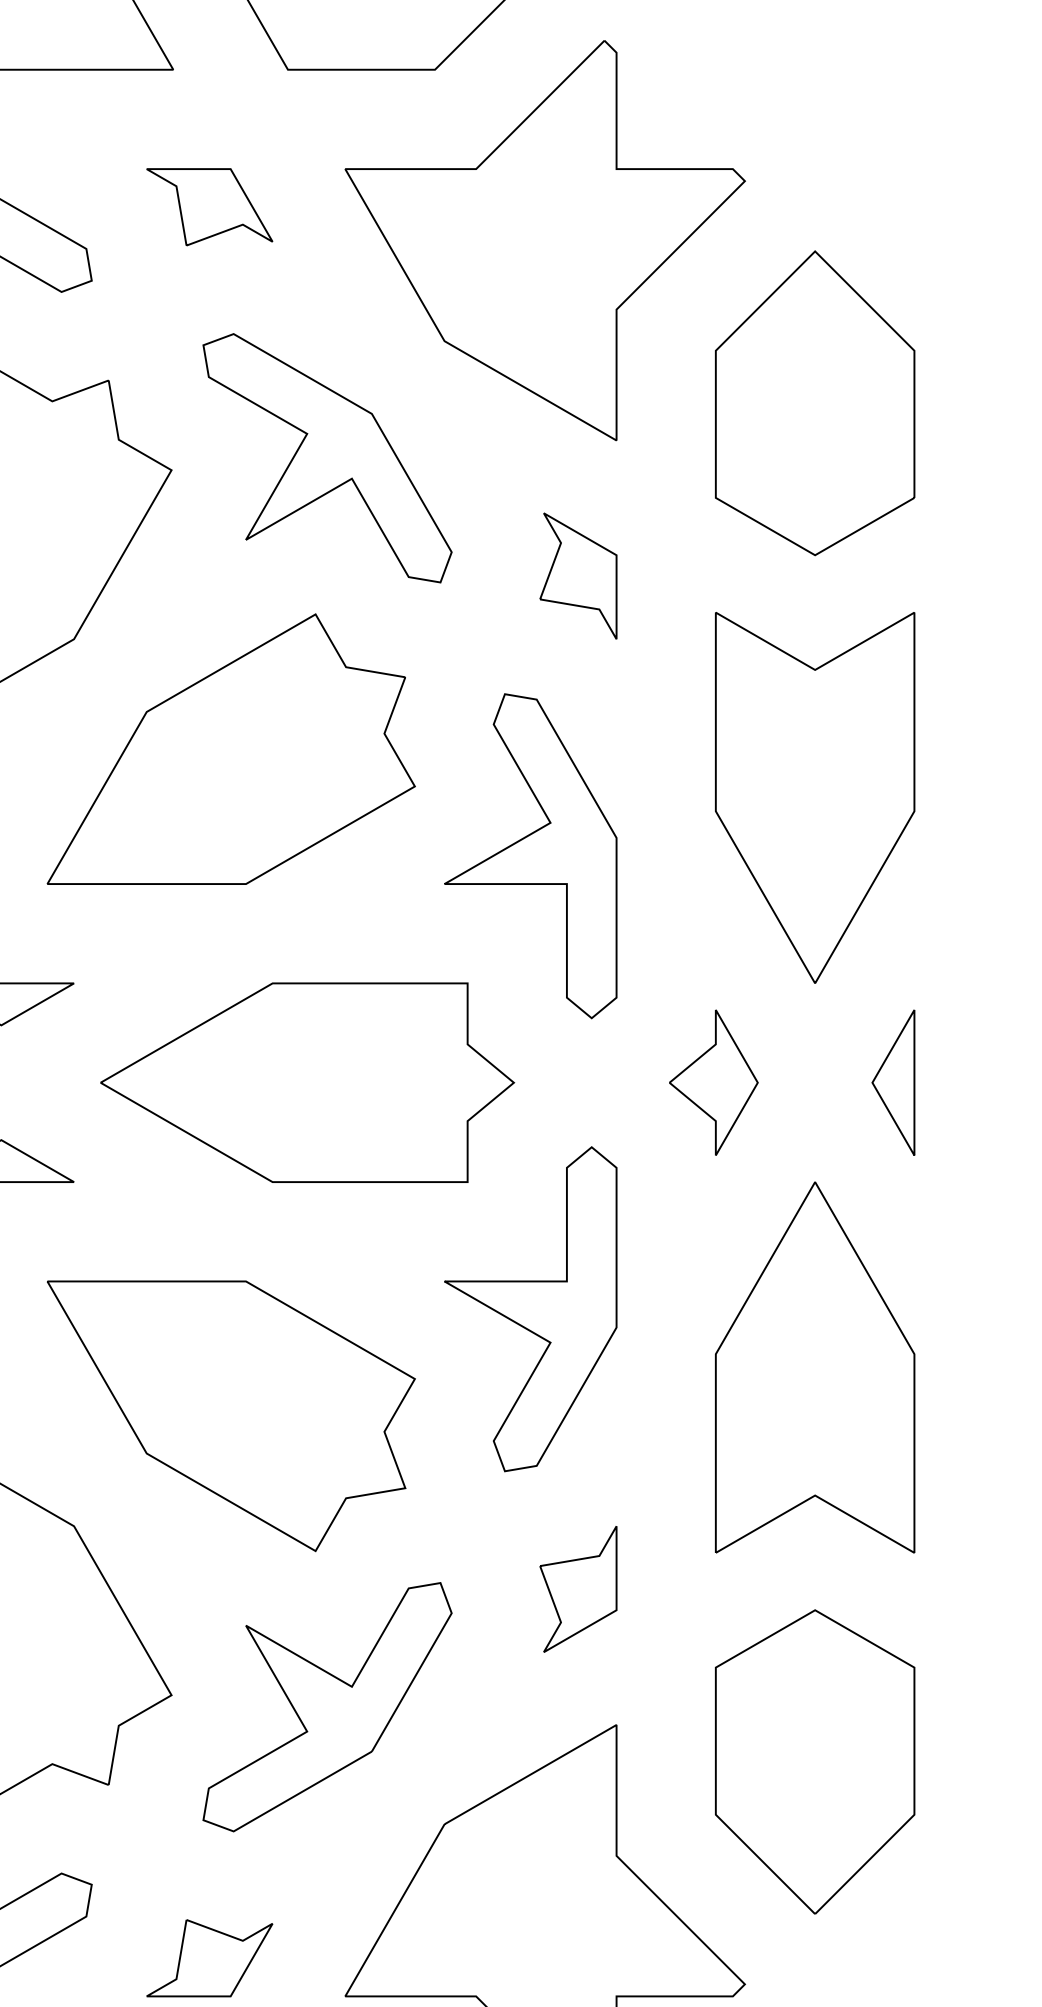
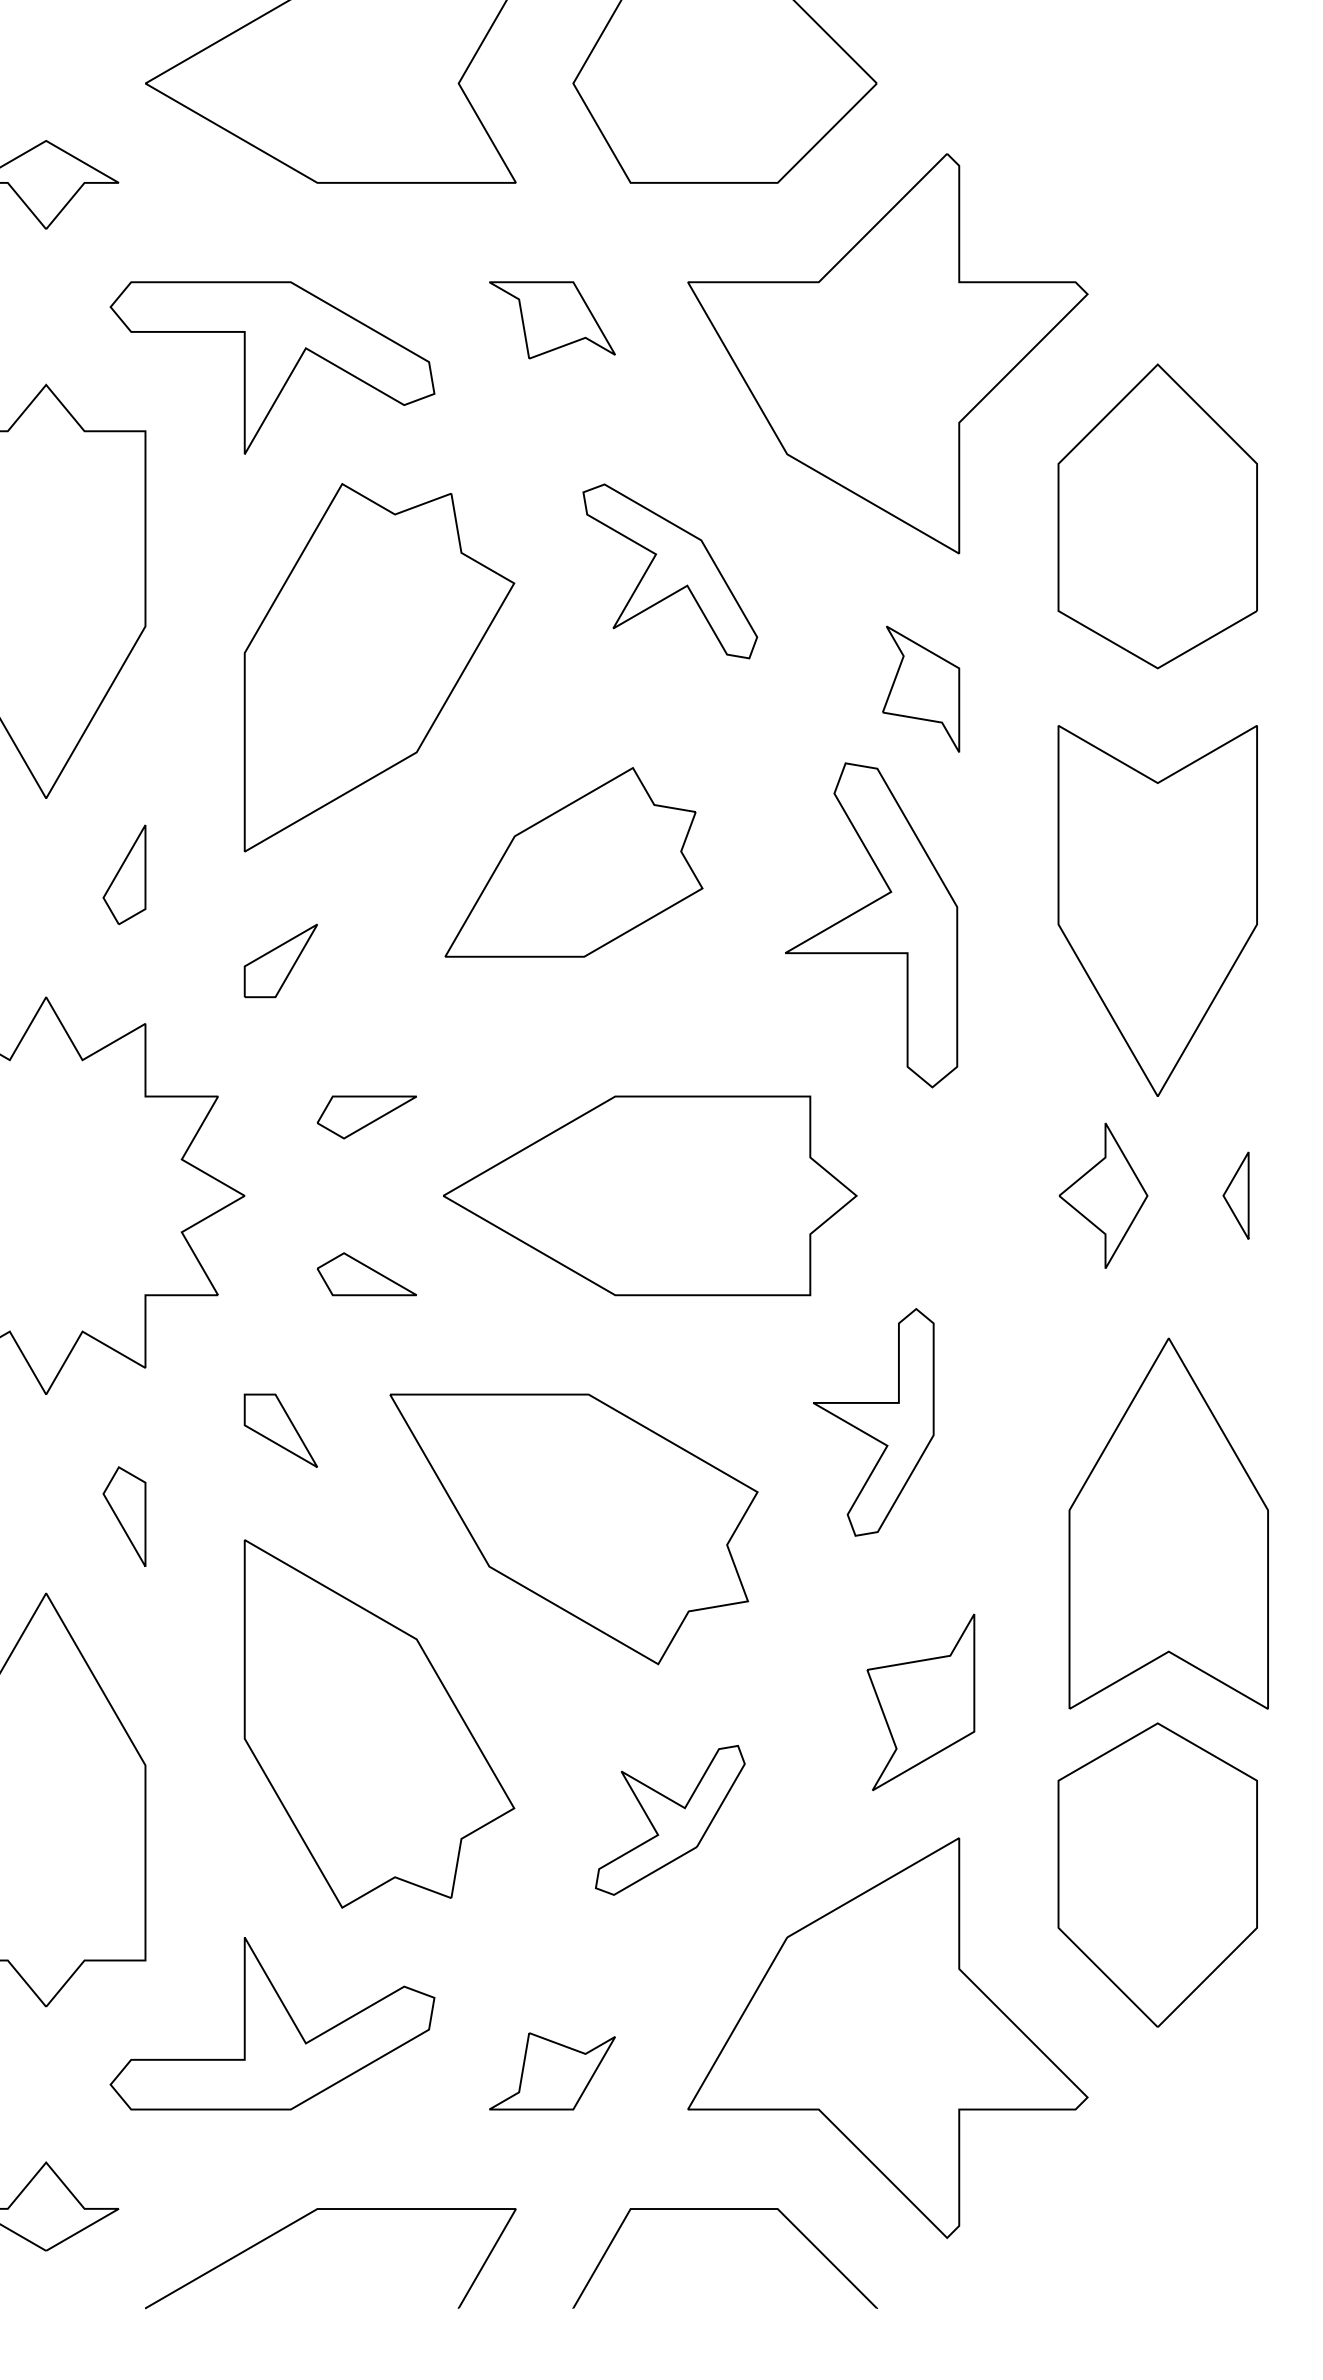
part: (327, 458) -> (670, 571), size x0.7
part: (230, 749) -> (573, 862), size x0.7
part: (530, 856) -> (871, 925), moved
part: (713, 1082) -> (1103, 1195), moved
part: (892, 1082) -> (1235, 1195), size x0.6
part: (530, 1309) -> (873, 1422), size x0.7
part: (814, 1367) -> (1168, 1523), moved
part: (578, 1589) -> (921, 1702), size x1.4
part: (327, 1707) -> (670, 1820), size x0.6

